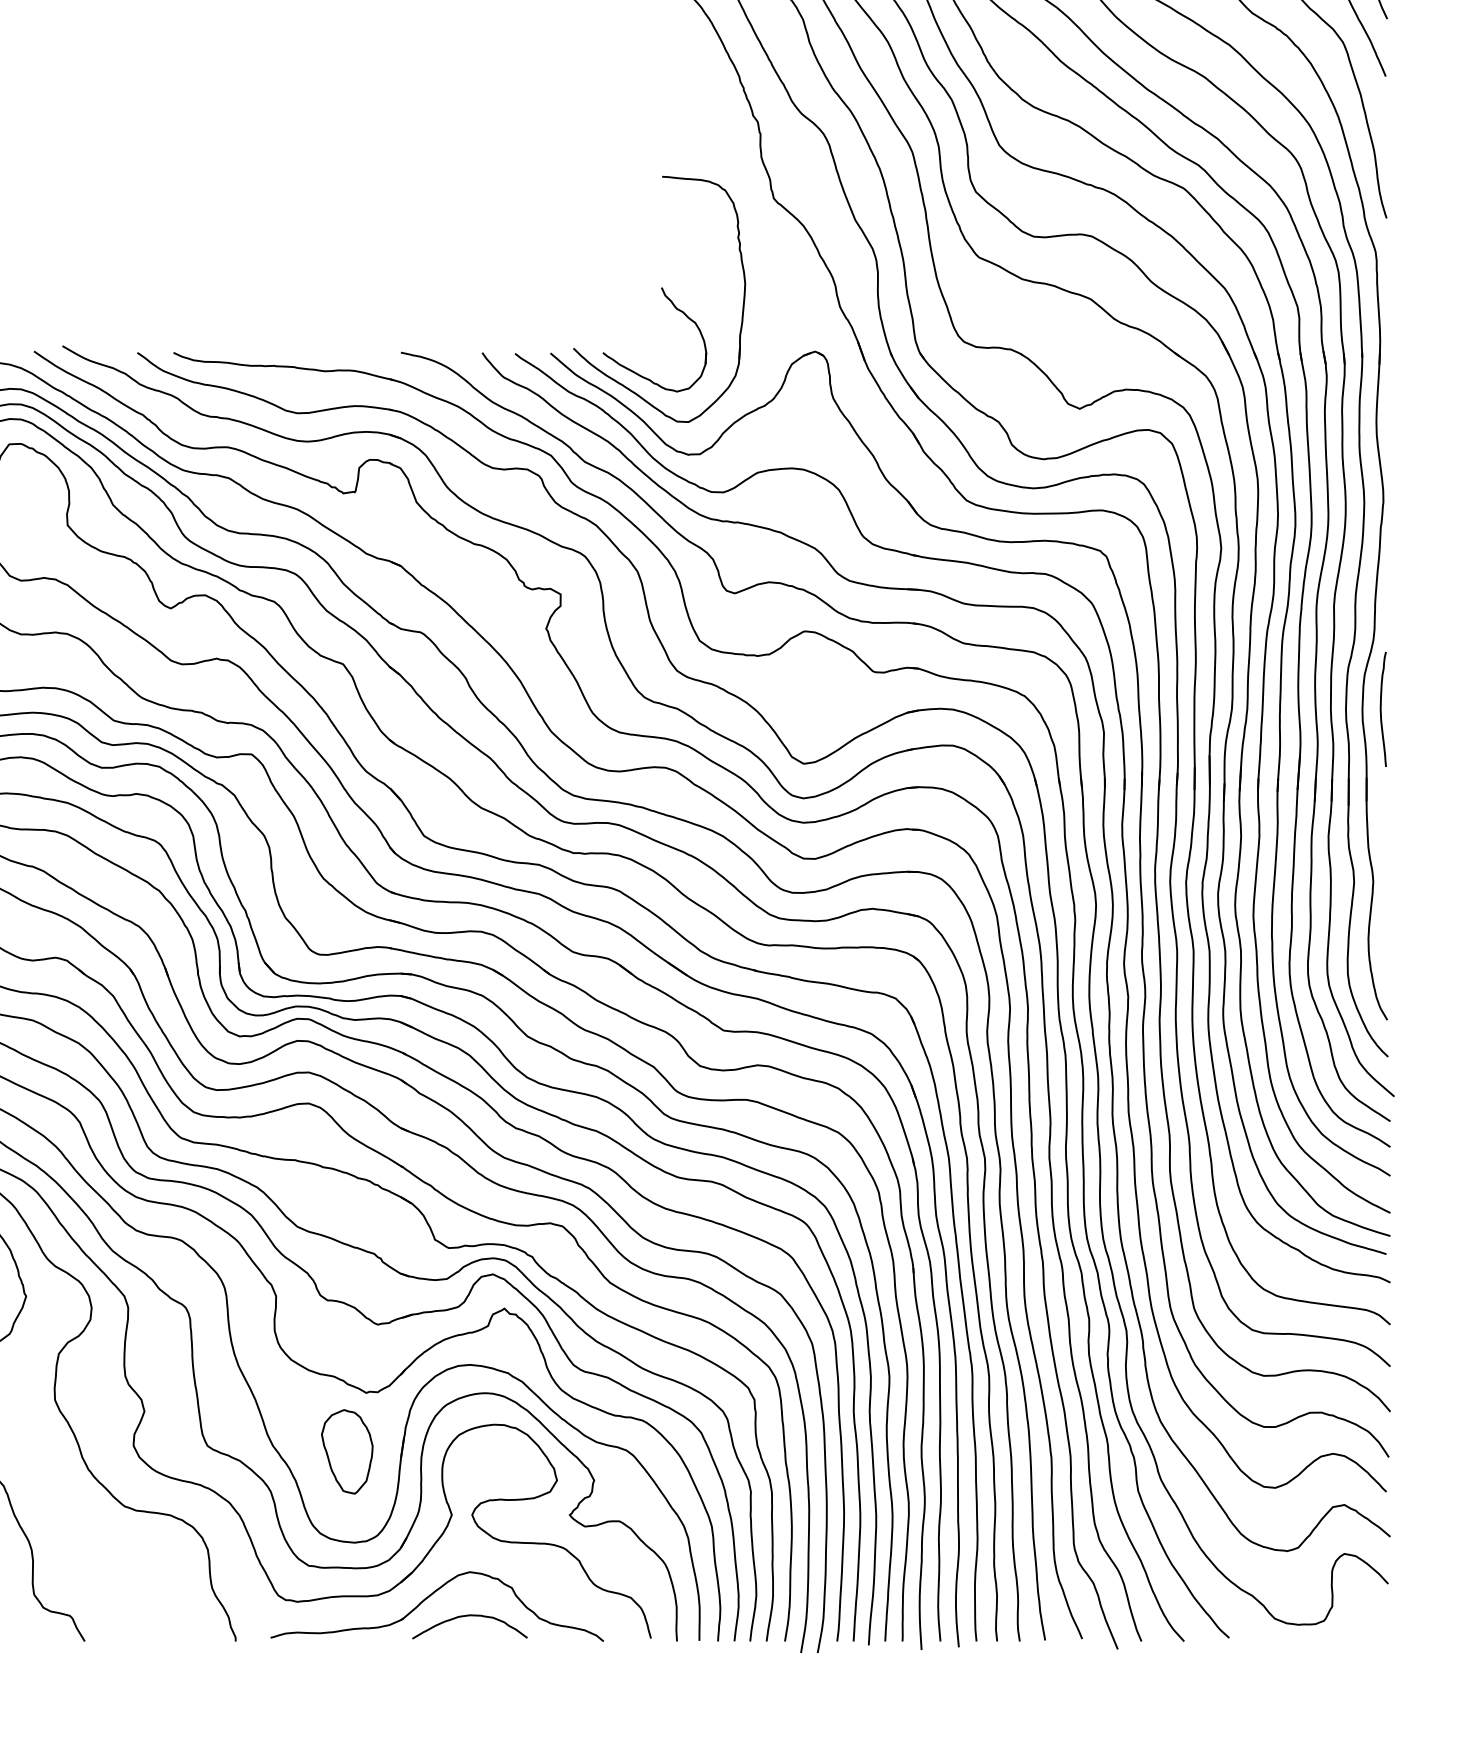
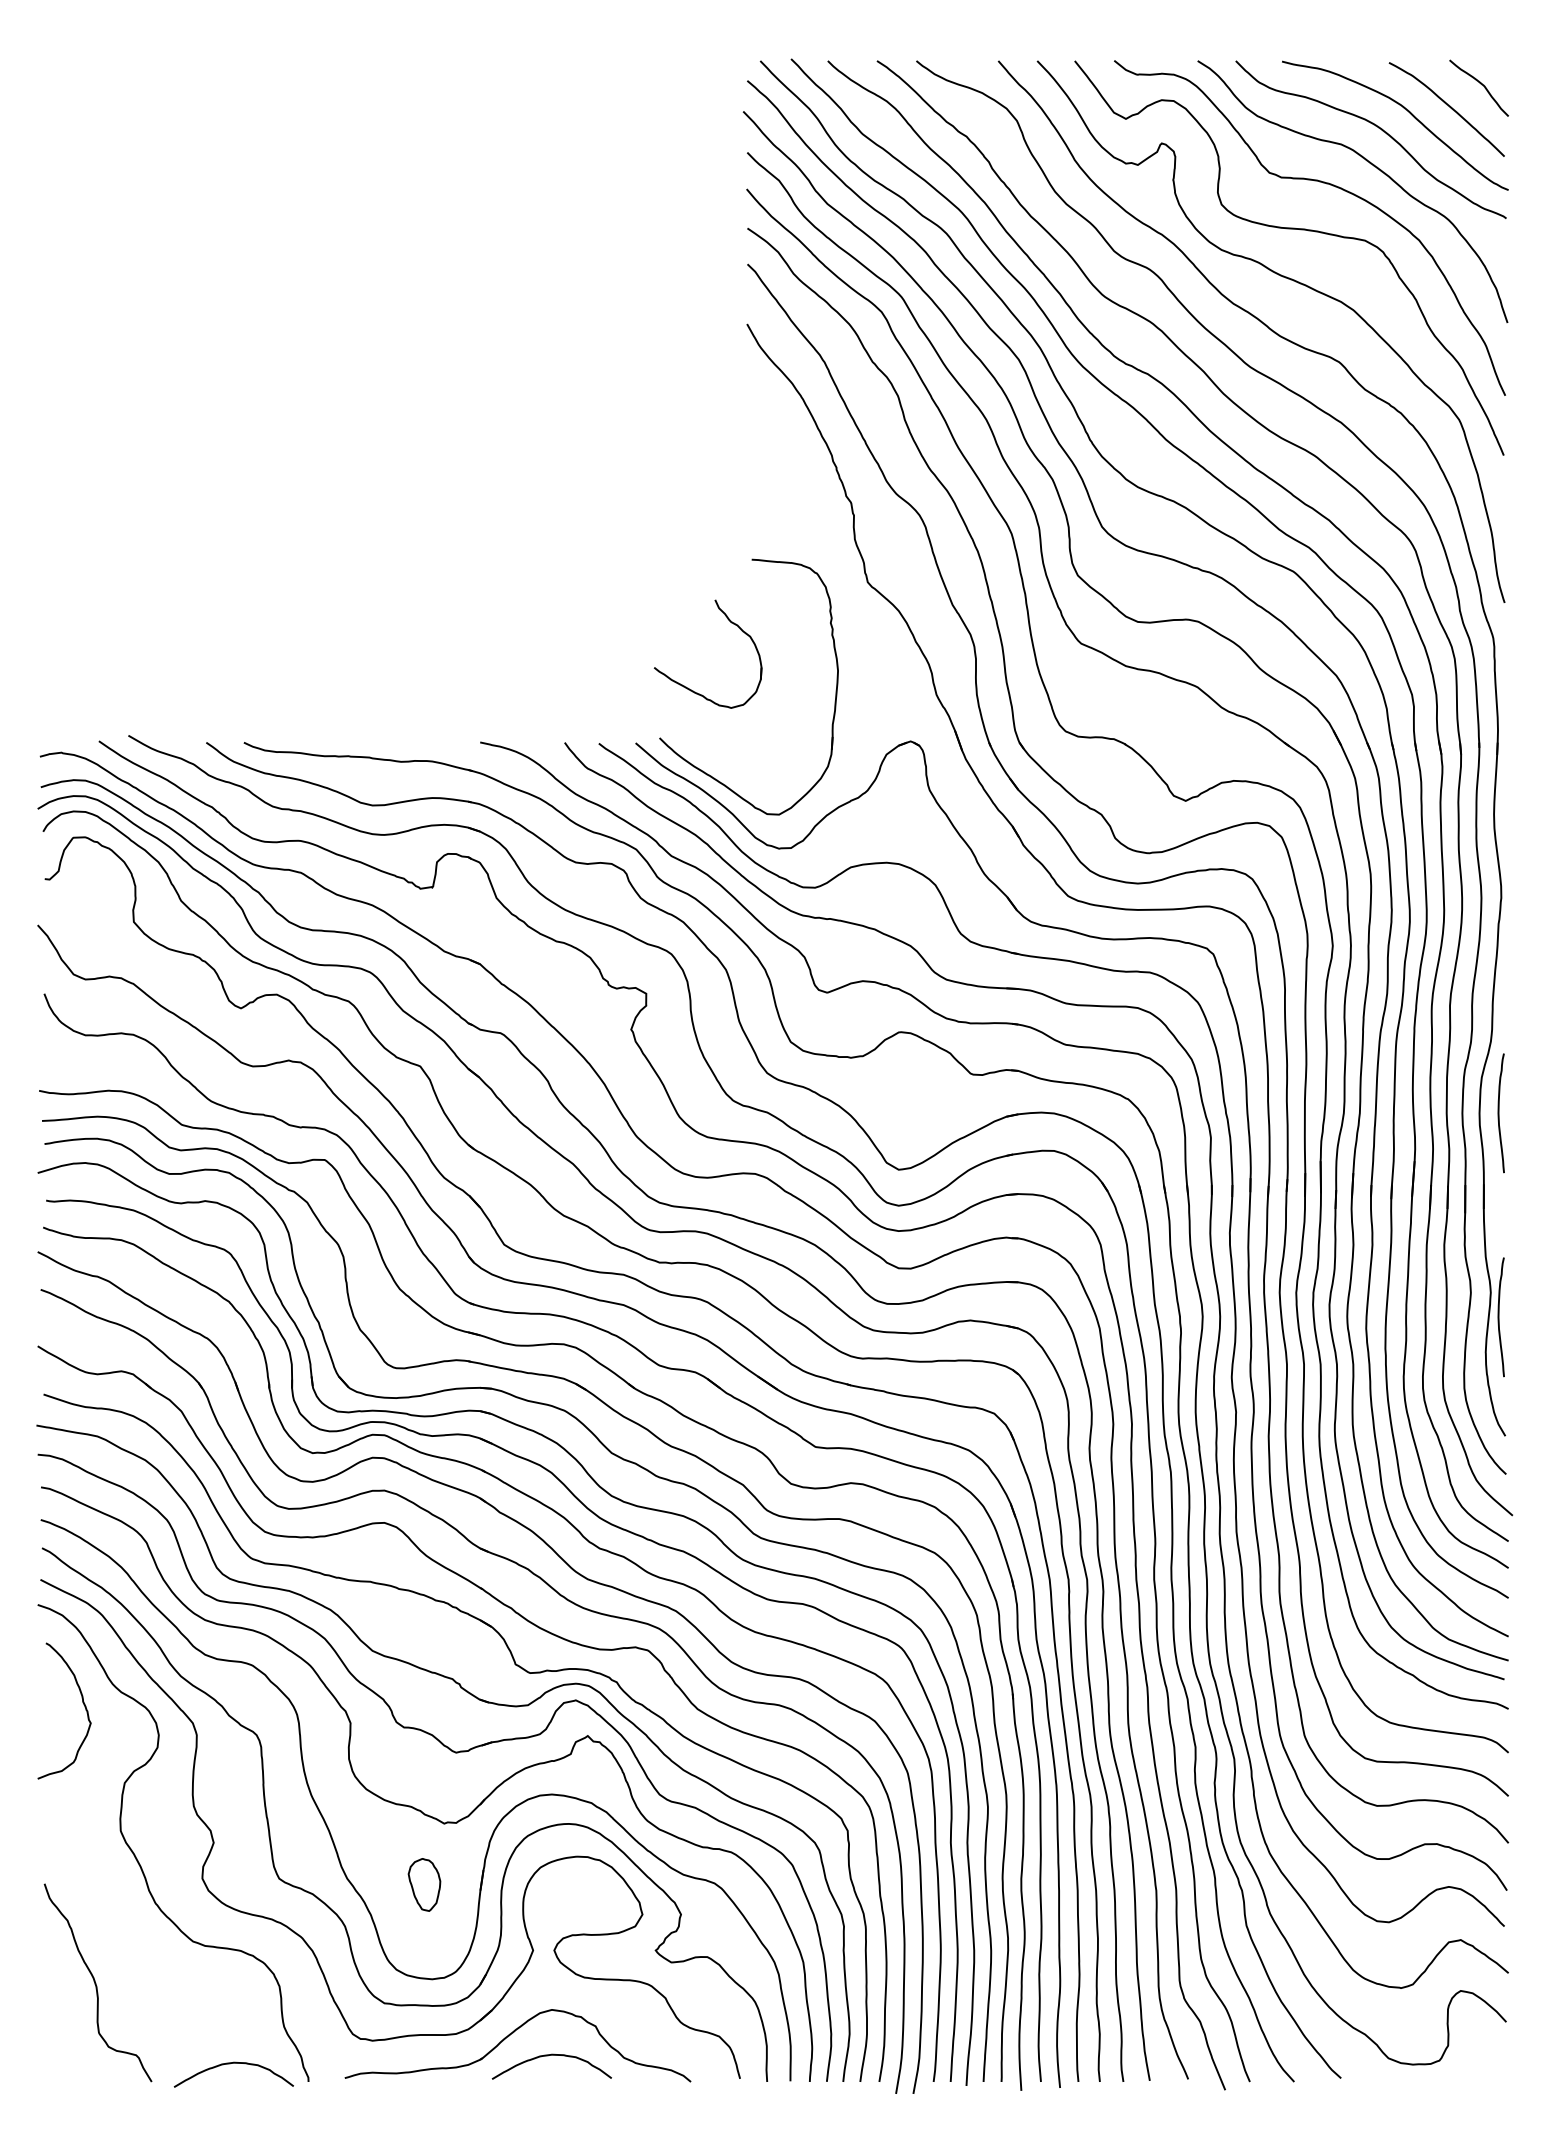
part: (677, 310) -> (731, 623), moved
curve: (1381, 905) -> (1499, 1317), added
part: (347, 1451) -> (424, 1884), size x0.6
curve: (160, 1624) -> (230, 2064), added

